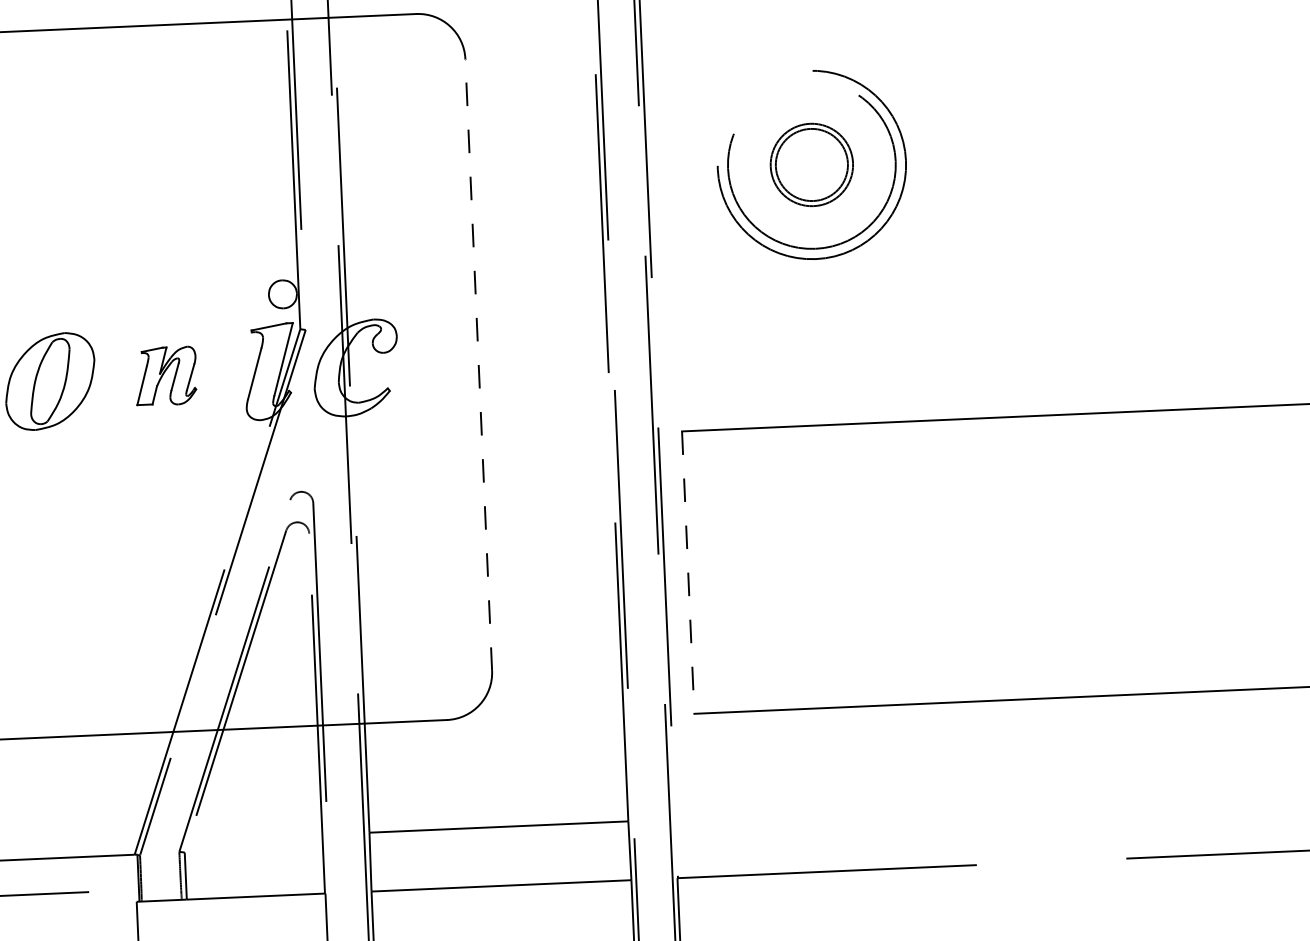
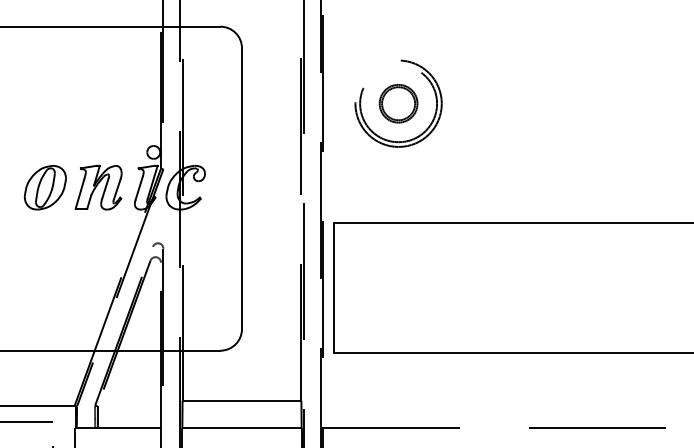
line: (479, 364) -> (242, 188), dashed -> solid
part: (165, 376) -> (98, 187), size x1.67
line: (687, 573) -> (333, 288), dashed -> solid

